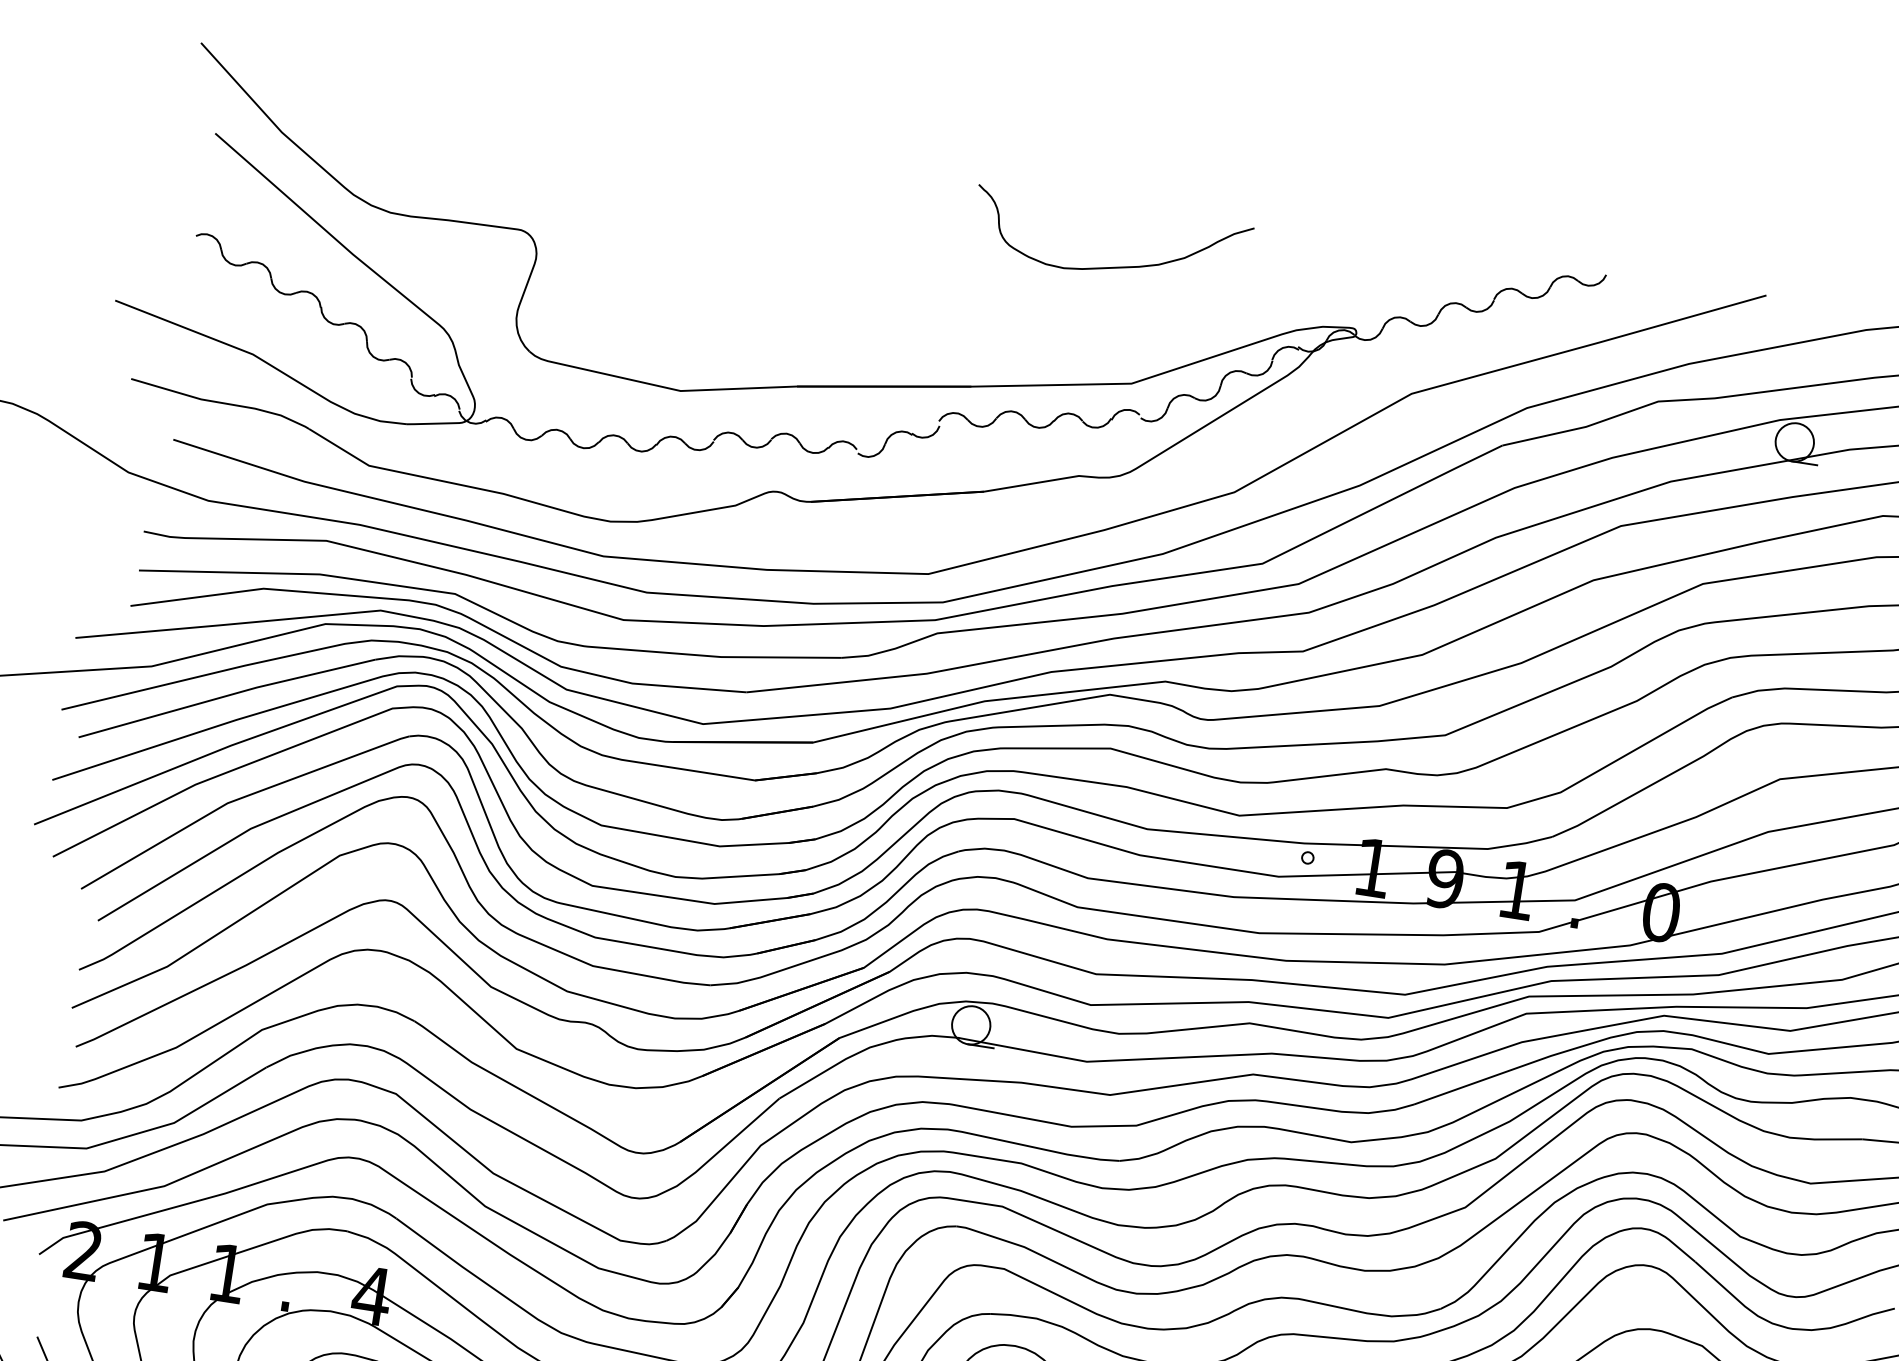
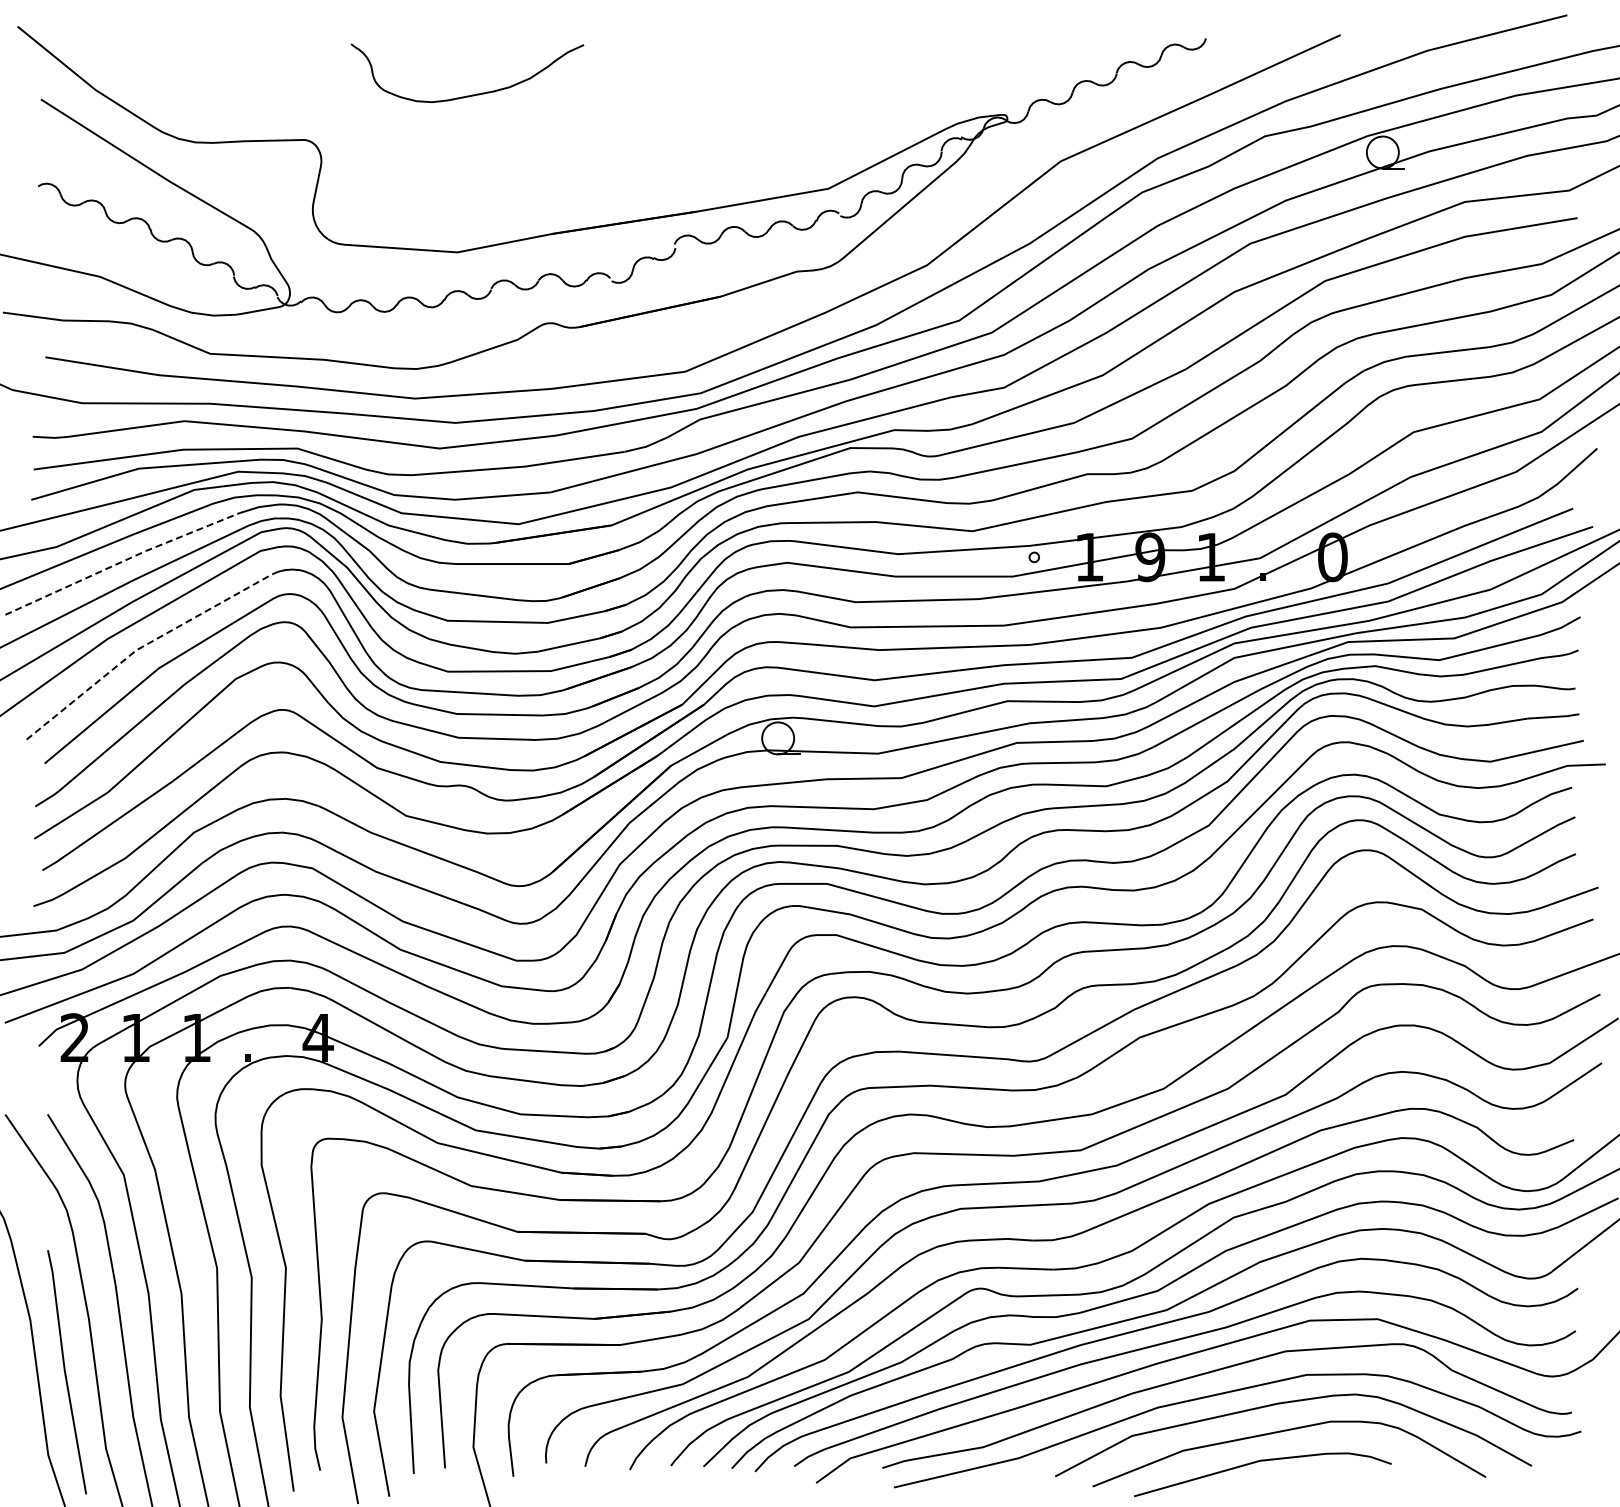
curve: (1112, 266) -> (471, 94), moved
line: (227, 695) -> (122, 561), solid -> dashed
line: (240, 798) -> (146, 644), solid -> dashed

